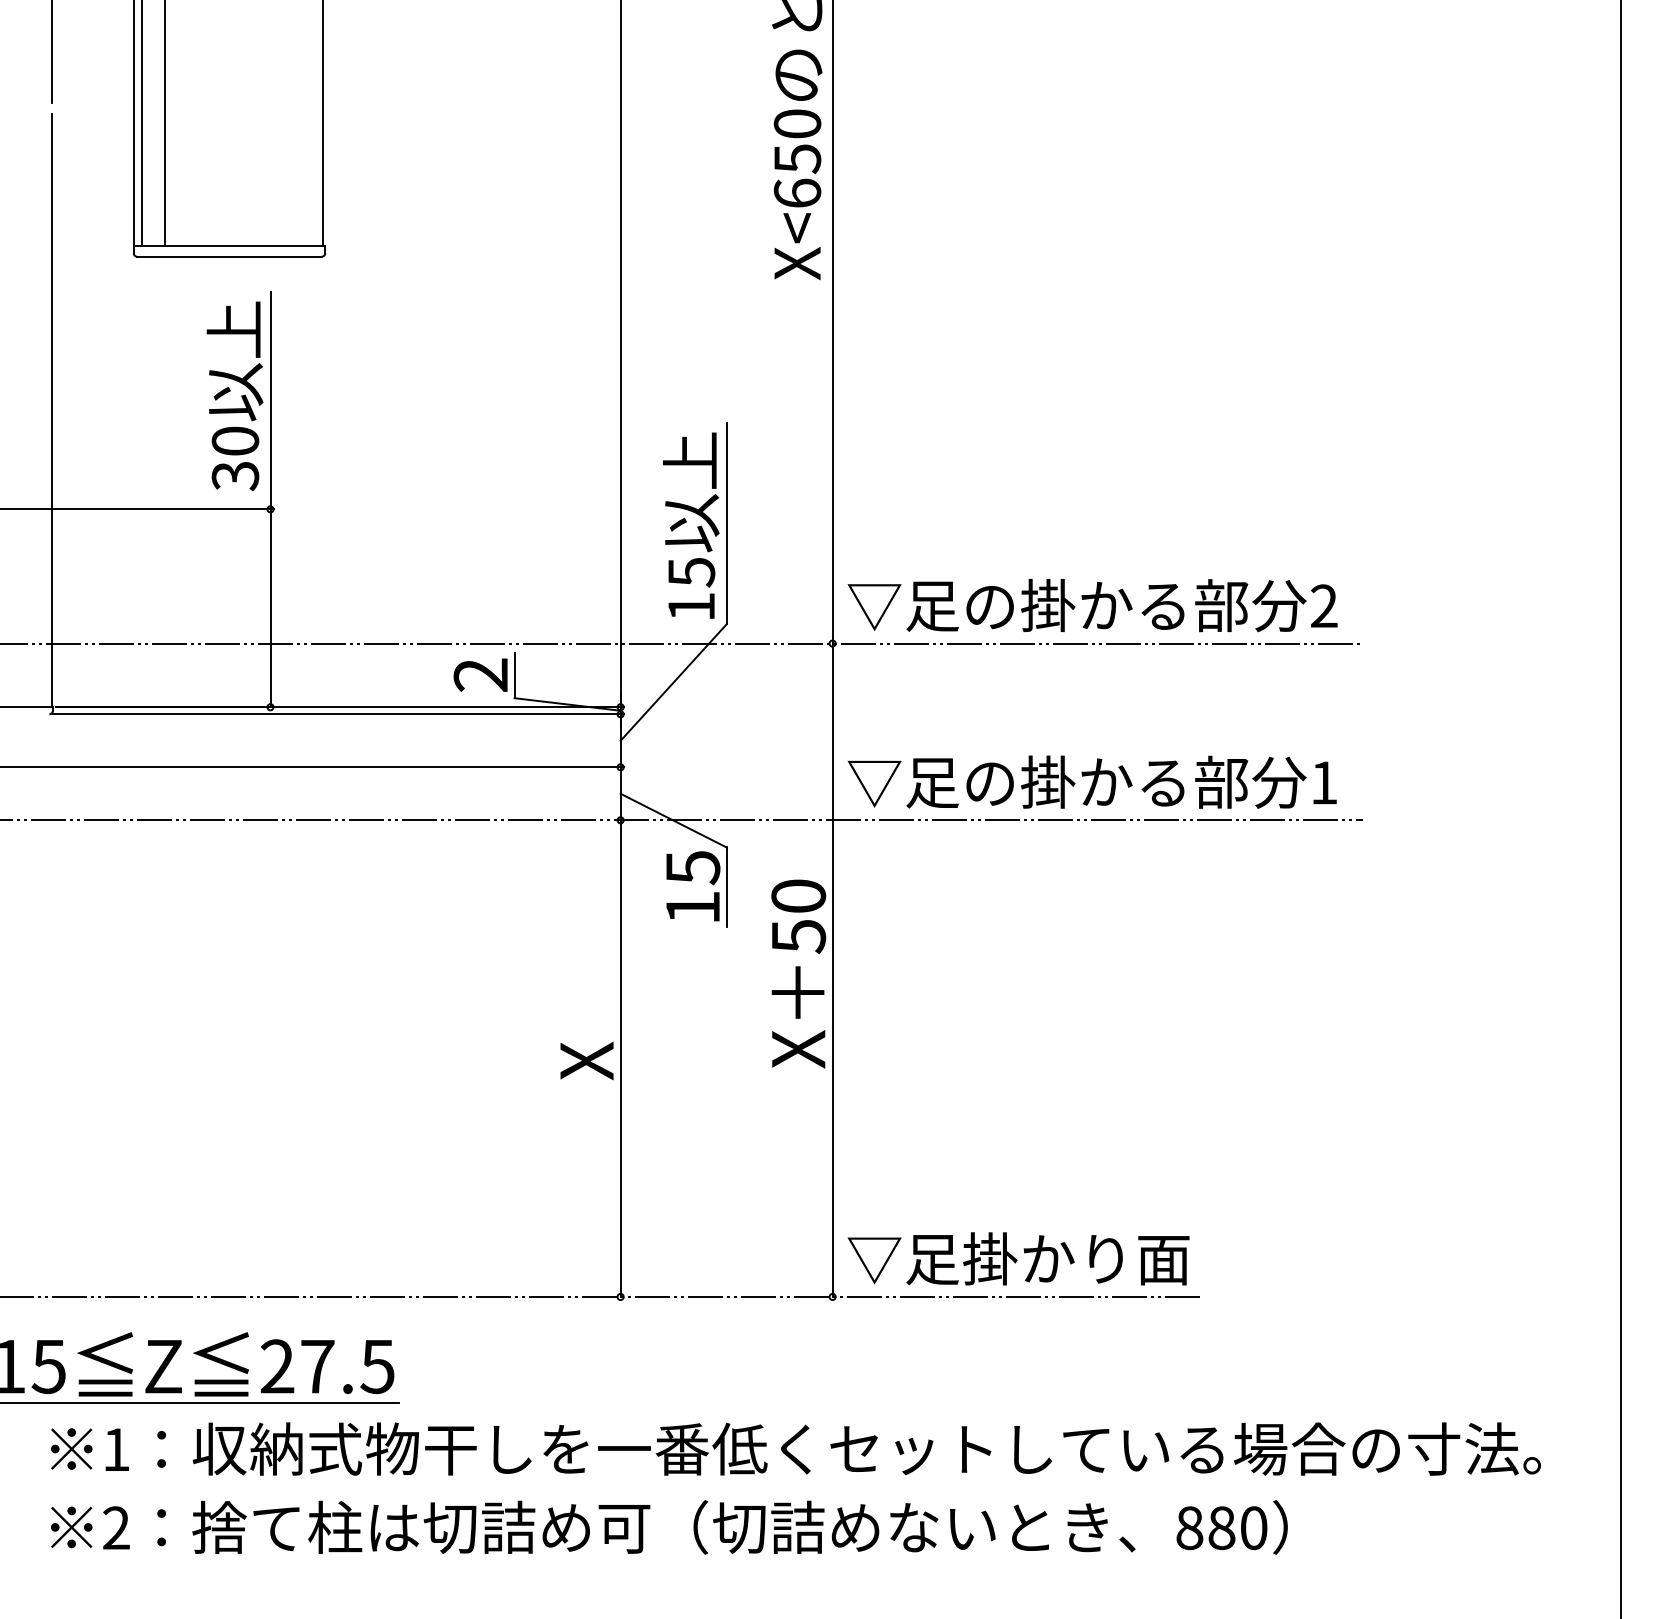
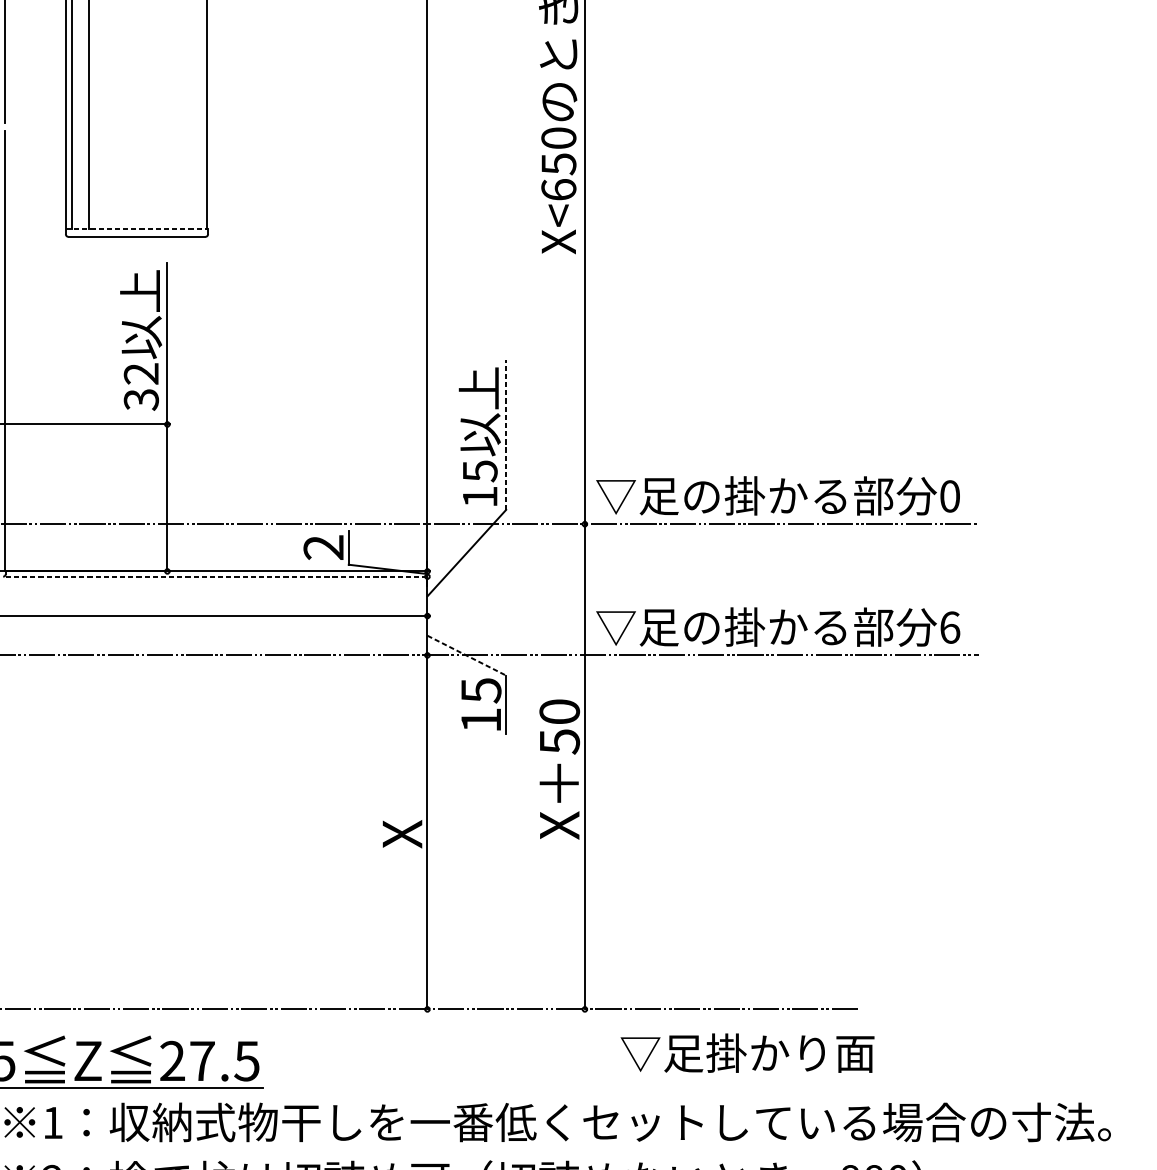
line: (229, 246) -> (136, 229), solid -> dashed
text: (235, 440) -> (141, 373), 30 -> 32
line: (726, 523) -> (506, 434), solid -> dashed
text: (1324, 606) -> (950, 496), 2 -> 0
line: (338, 714) -> (217, 576), solid -> dashed
text: (1324, 782) -> (950, 627), 1 -> 6
line: (674, 820) -> (467, 655), solid -> dashed
text: (1018, 1258) -> (747, 1052), moved

